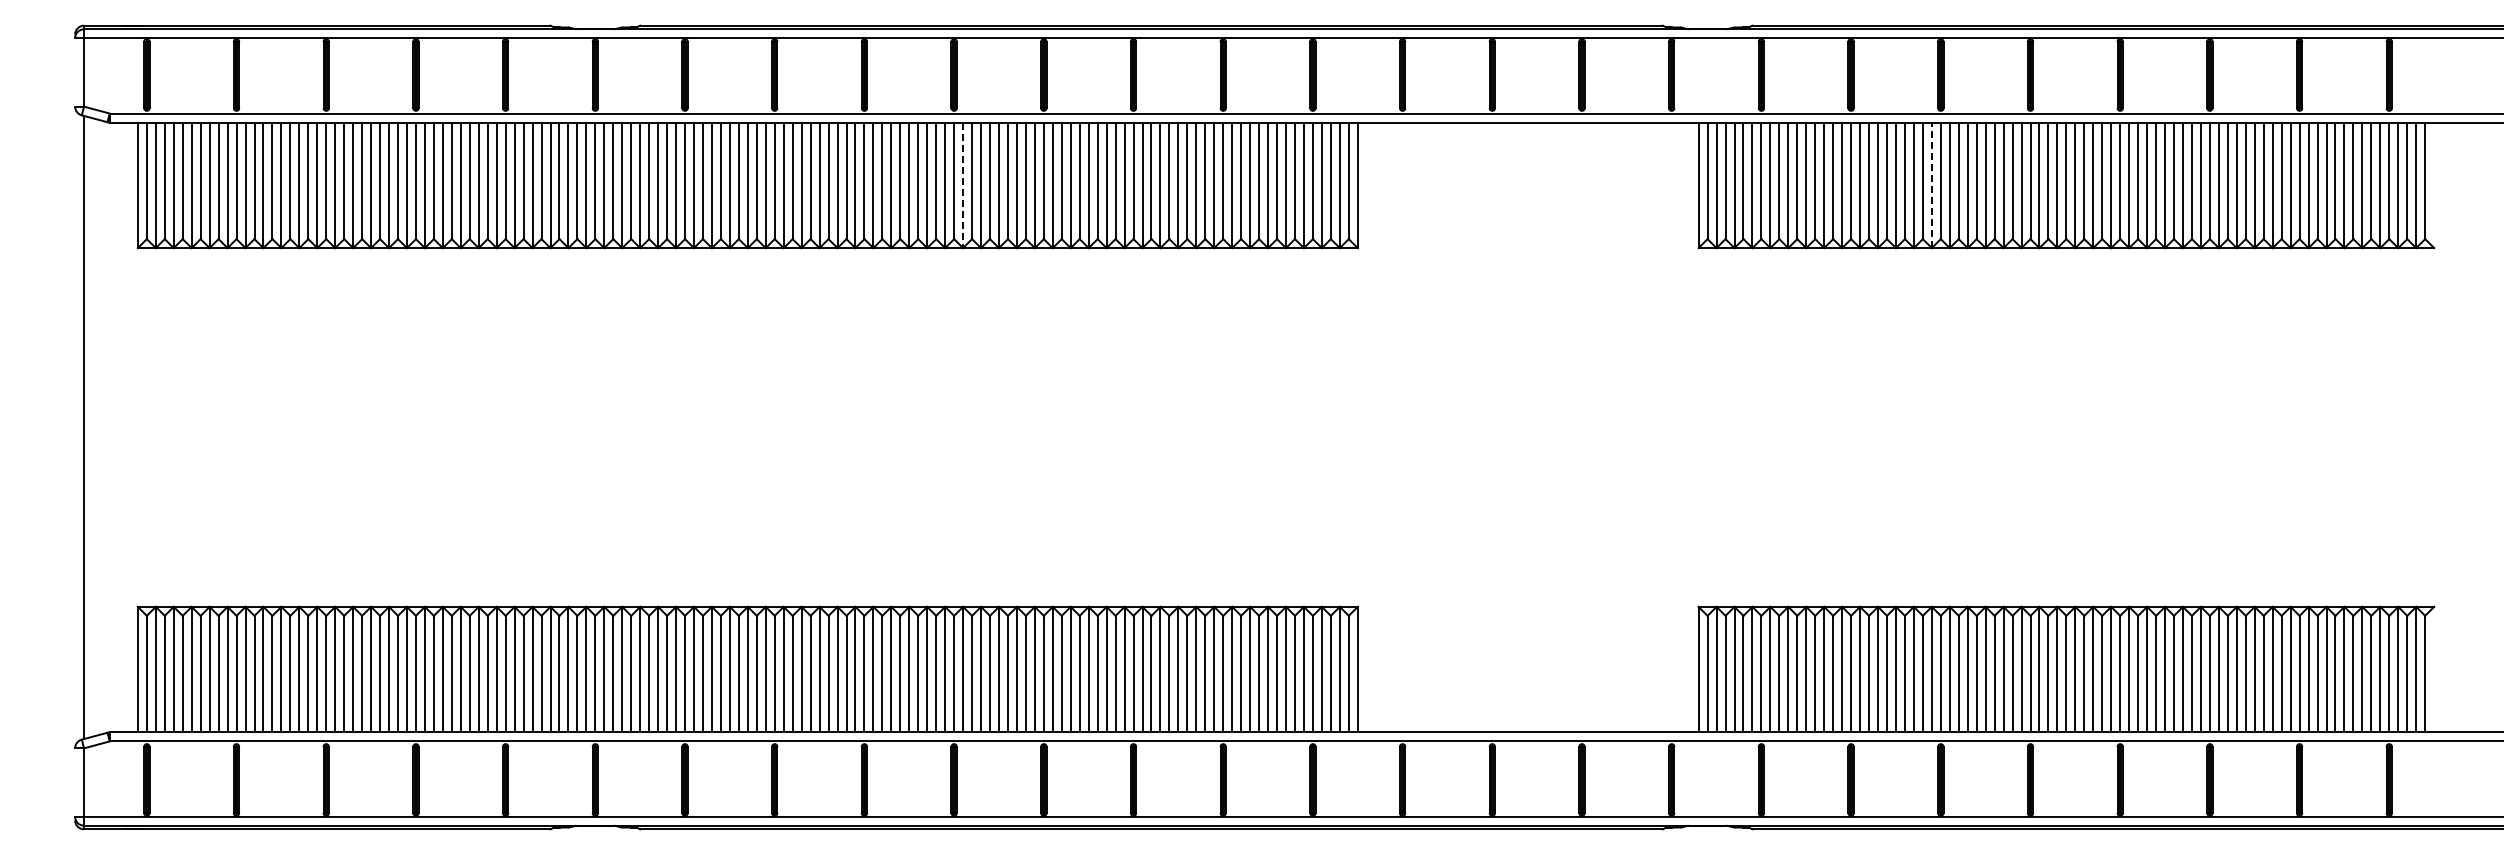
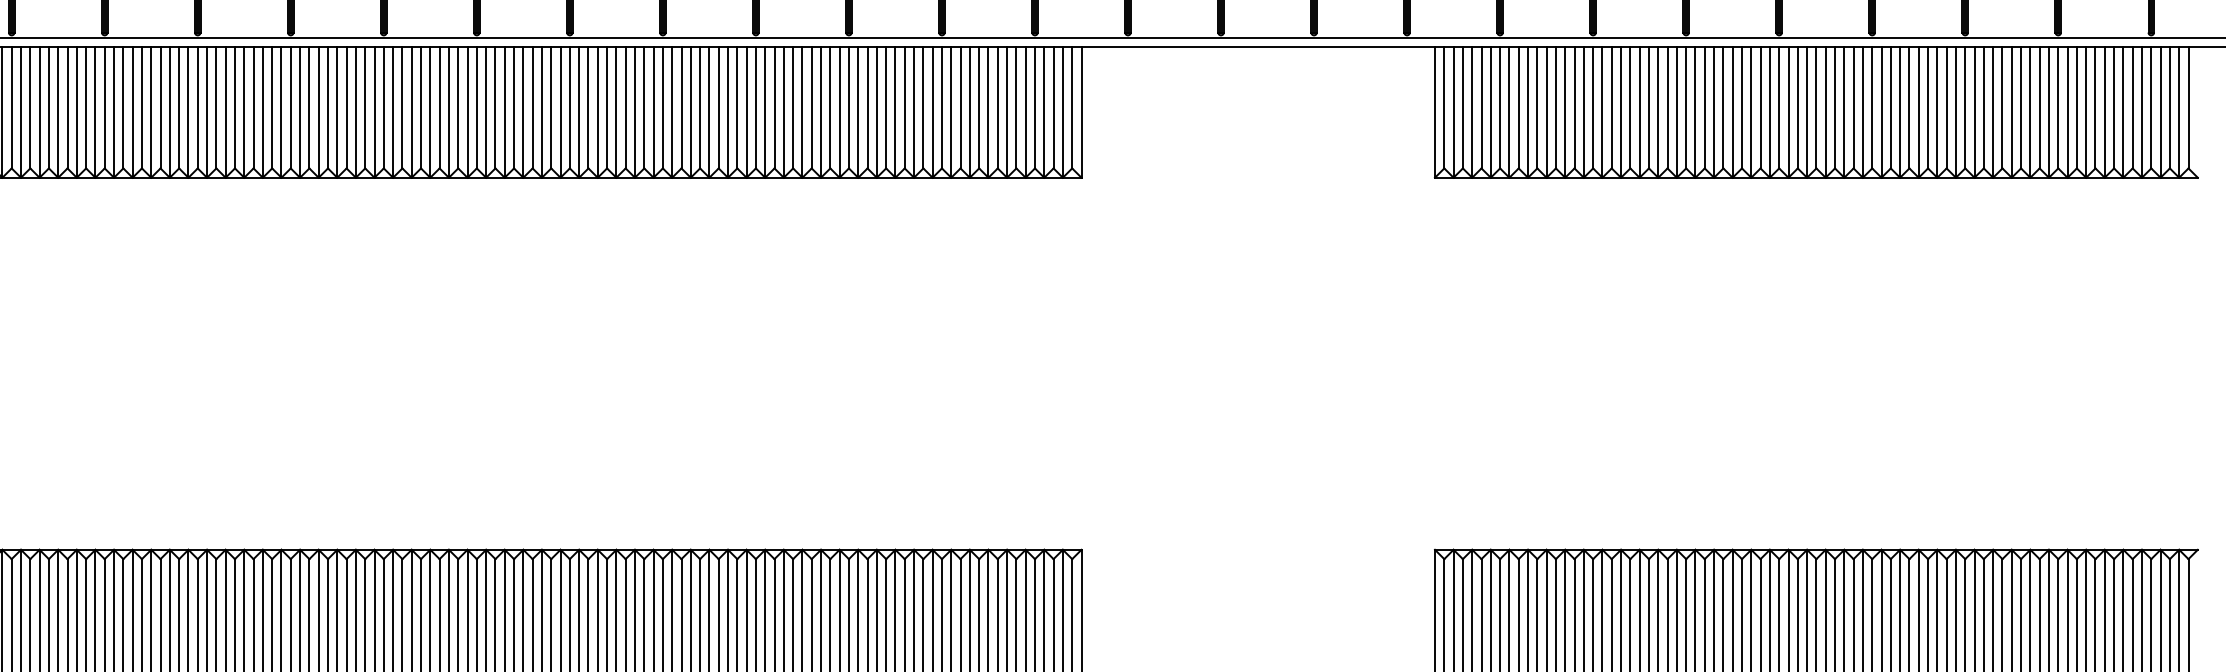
line: (963, 185) -> (672, 112), dashed -> solid
line: (1931, 185) -> (1676, 112), dashed -> solid

